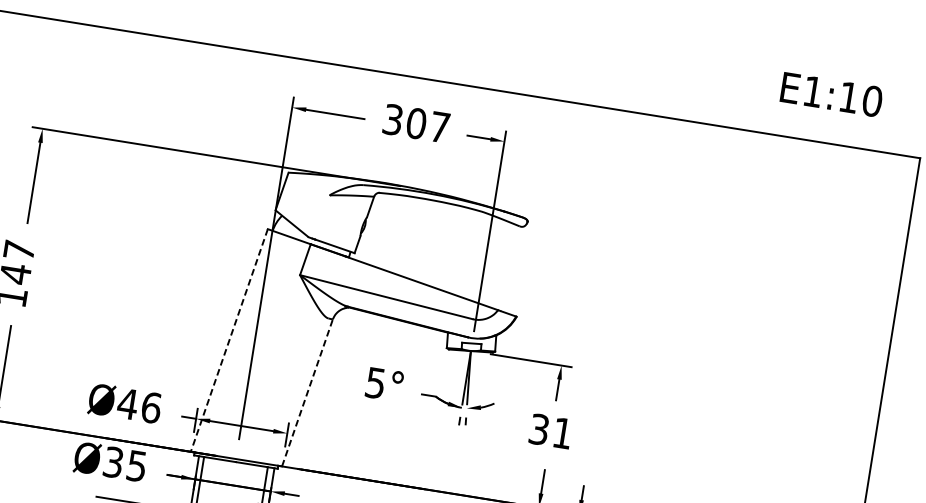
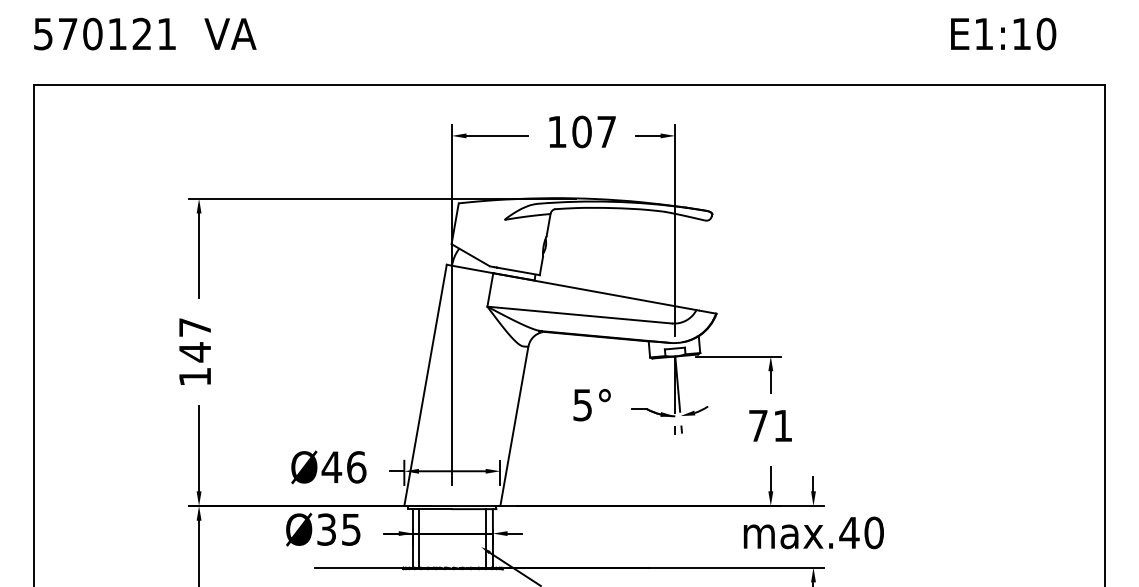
text: (393, 119) -> (557, 131), 307 -> 107
line: (229, 340) -> (425, 385), dashed -> solid
line: (307, 393) -> (514, 426), dashed -> solid
text: (539, 429) -> (758, 425), 31 -> 71

